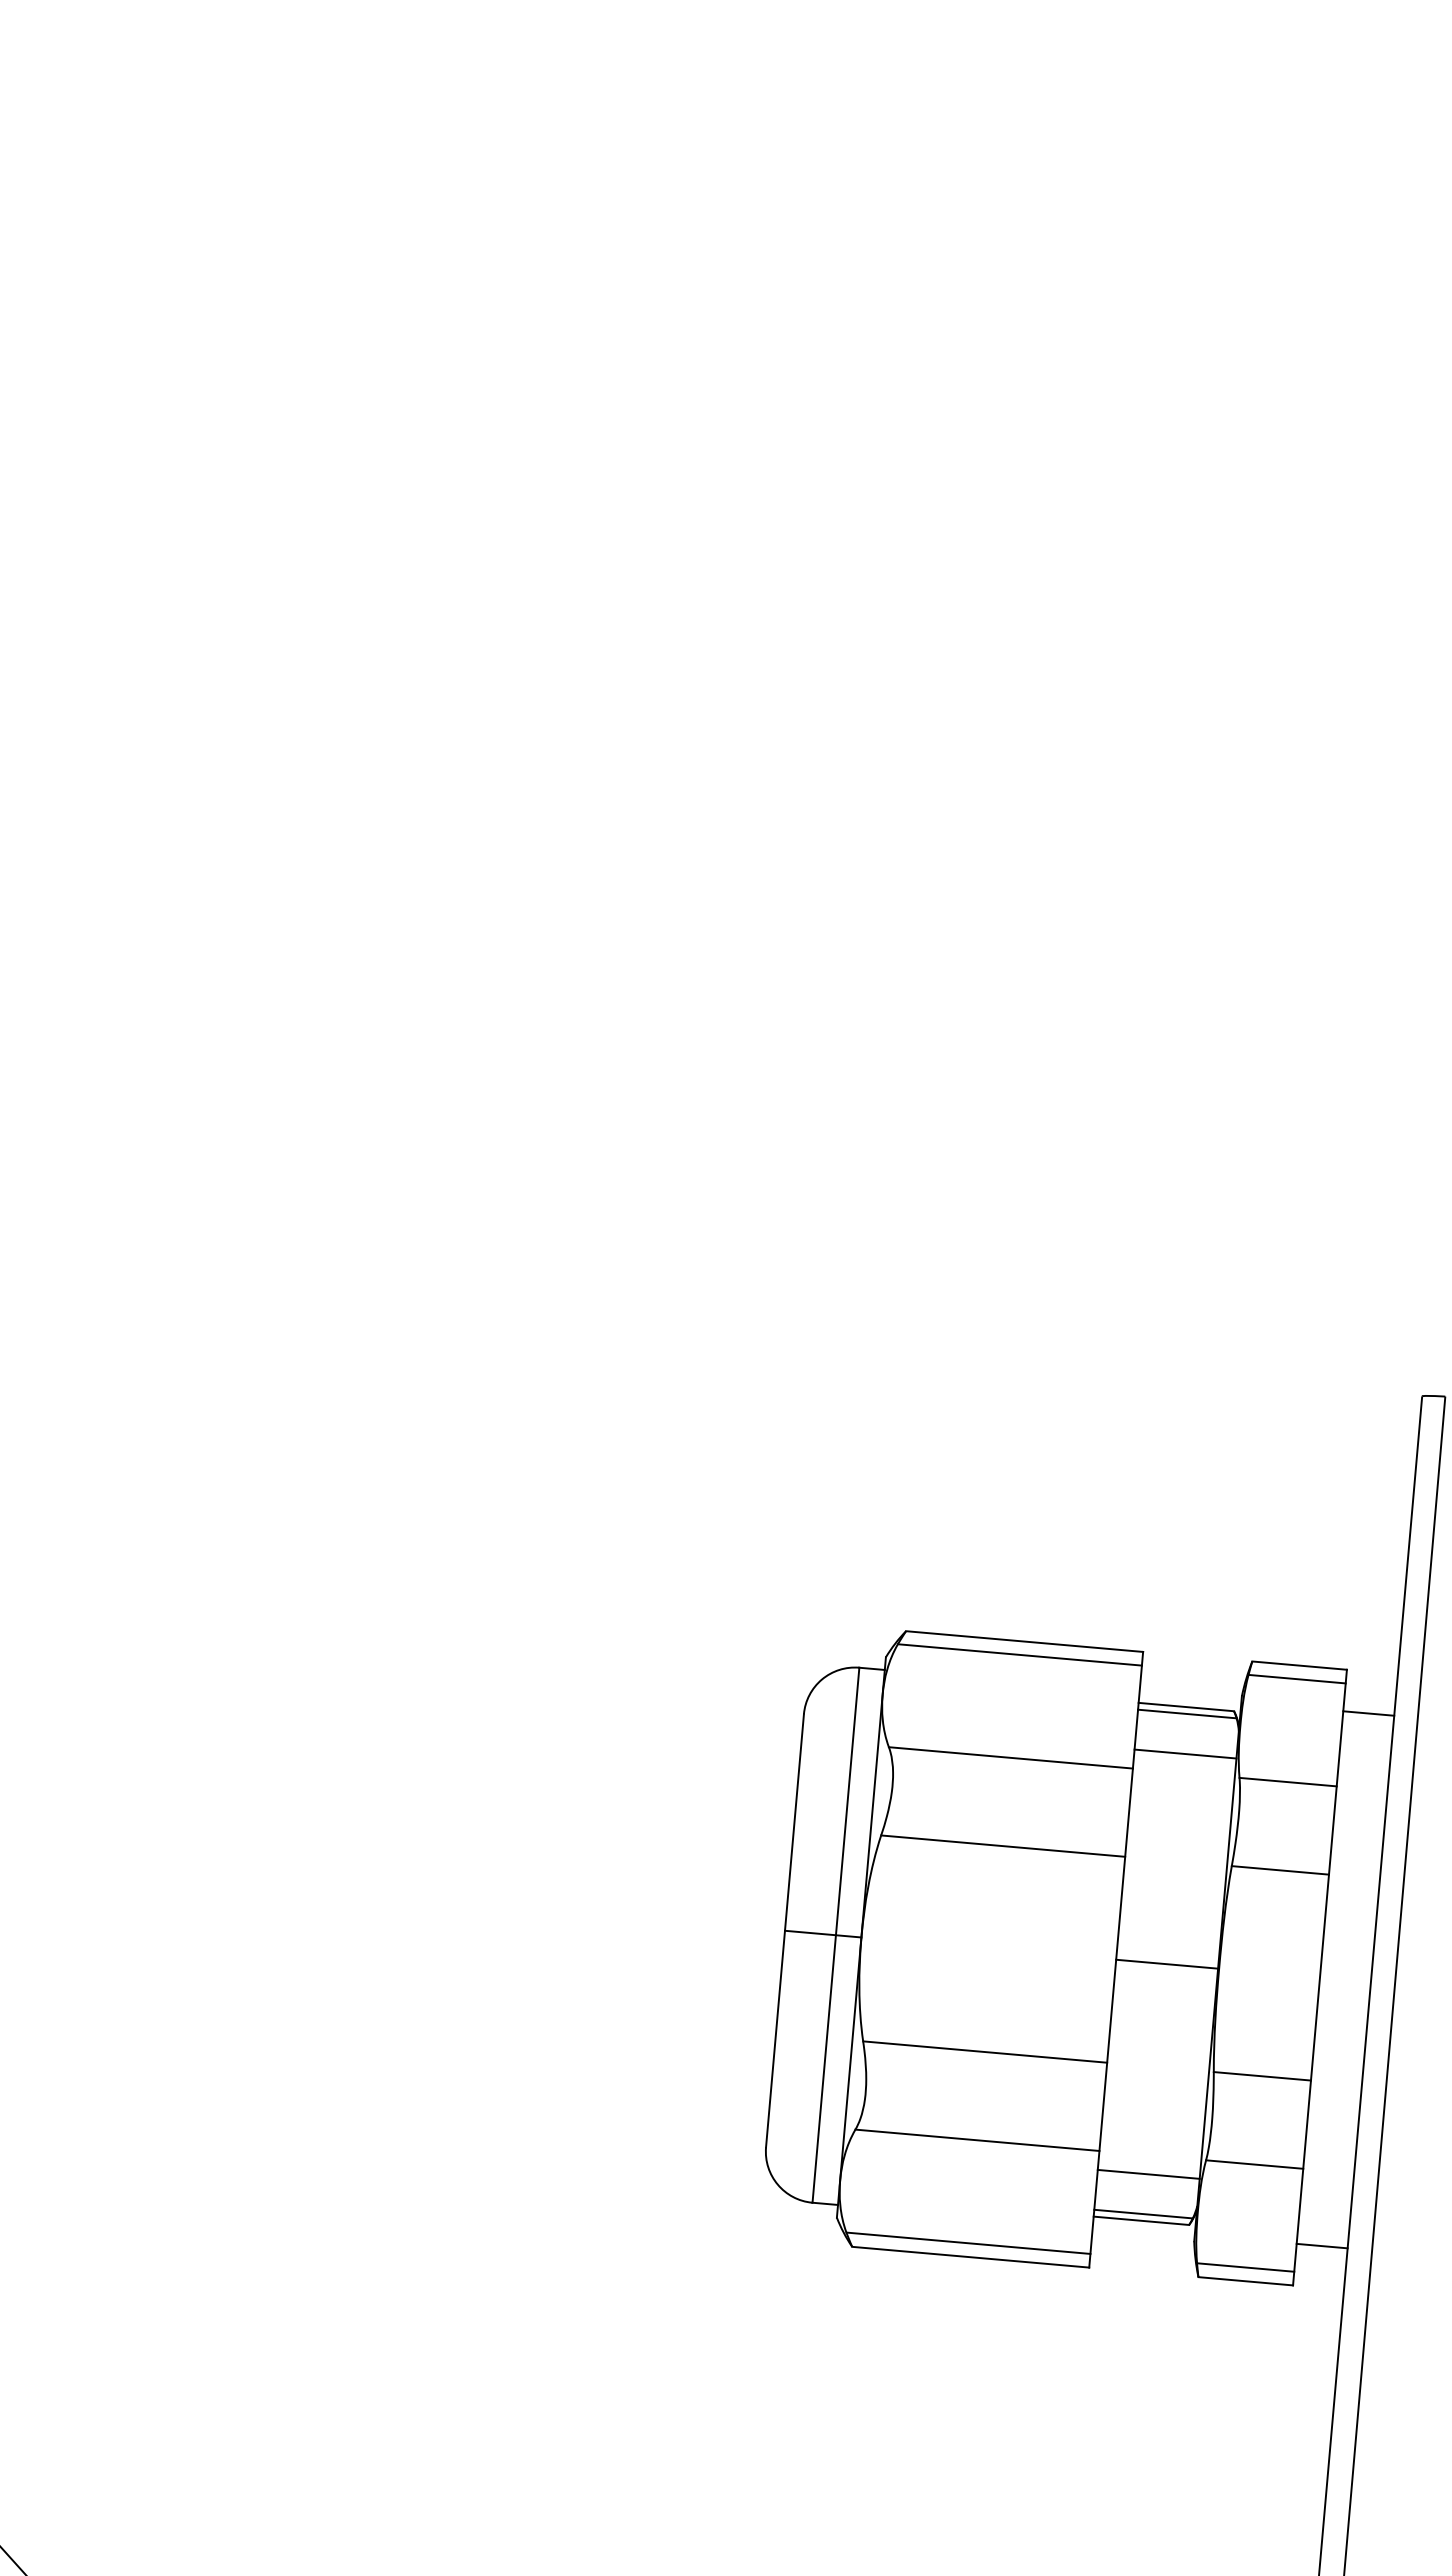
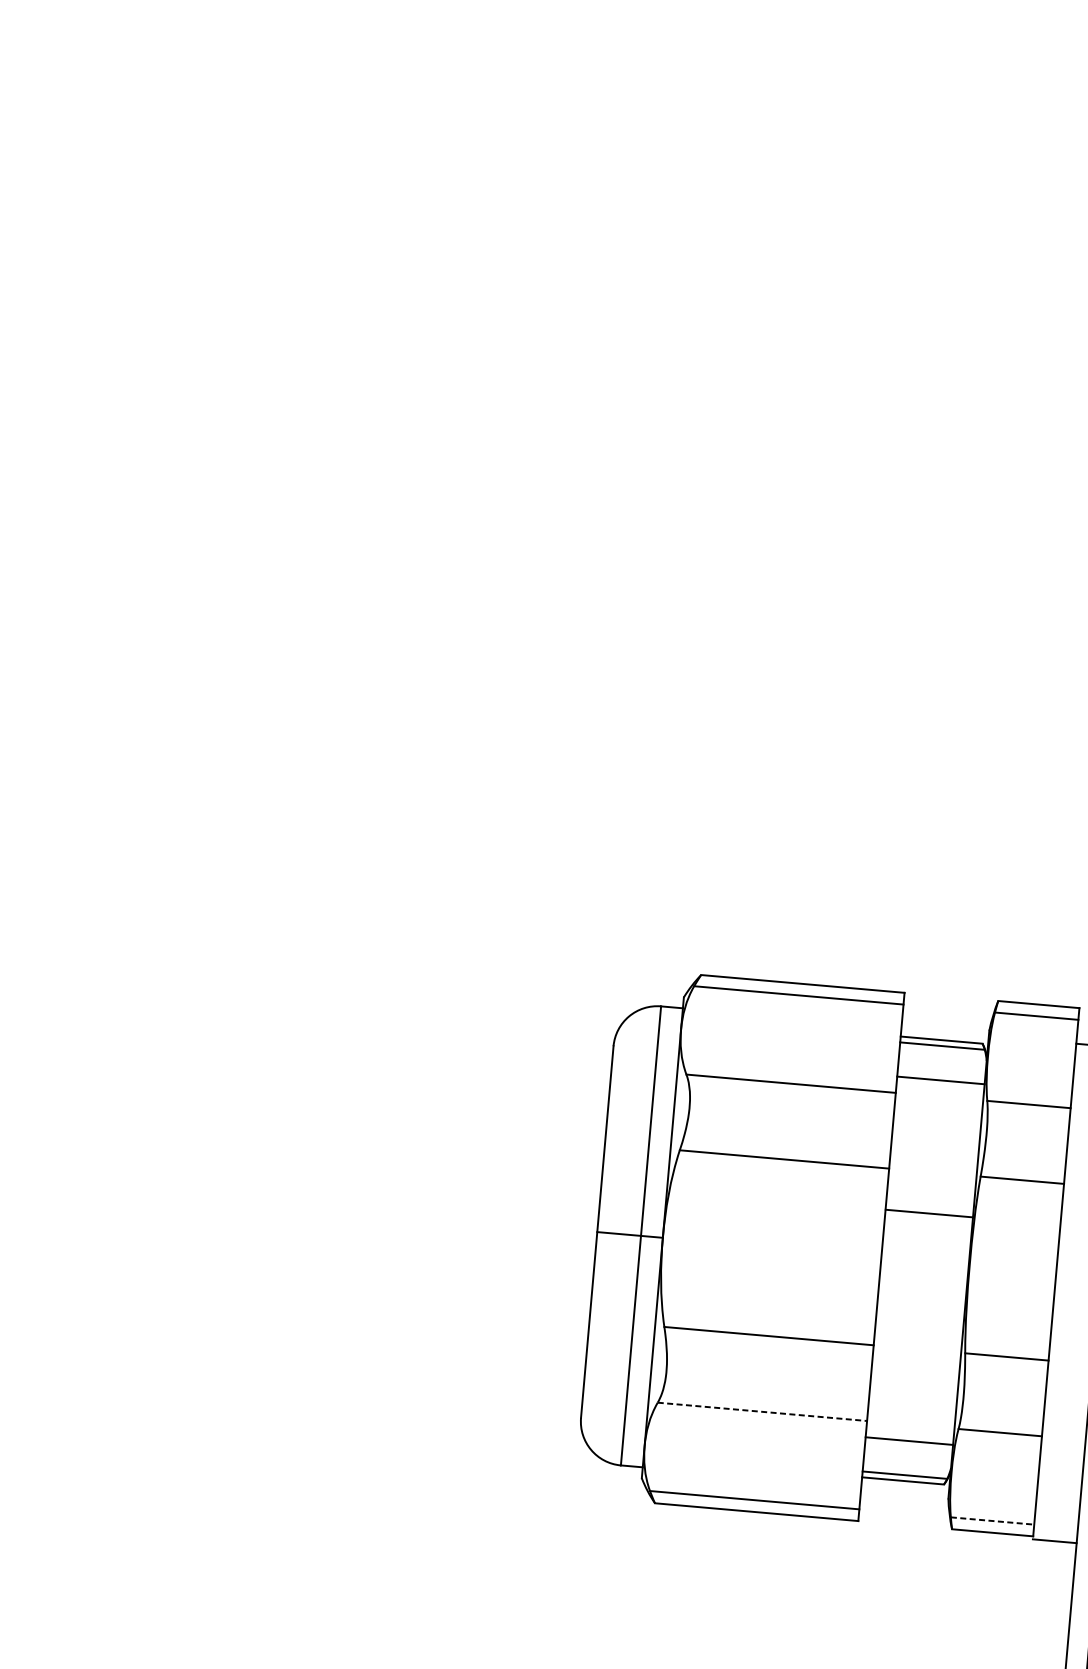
line: (1167, 1963) -> (929, 1212), moved
line: (977, 2140) -> (762, 1412), solid -> dashed
line: (1321, 2245) -> (1054, 1540), moved
line: (1245, 2267) -> (992, 1520), solid -> dashed

